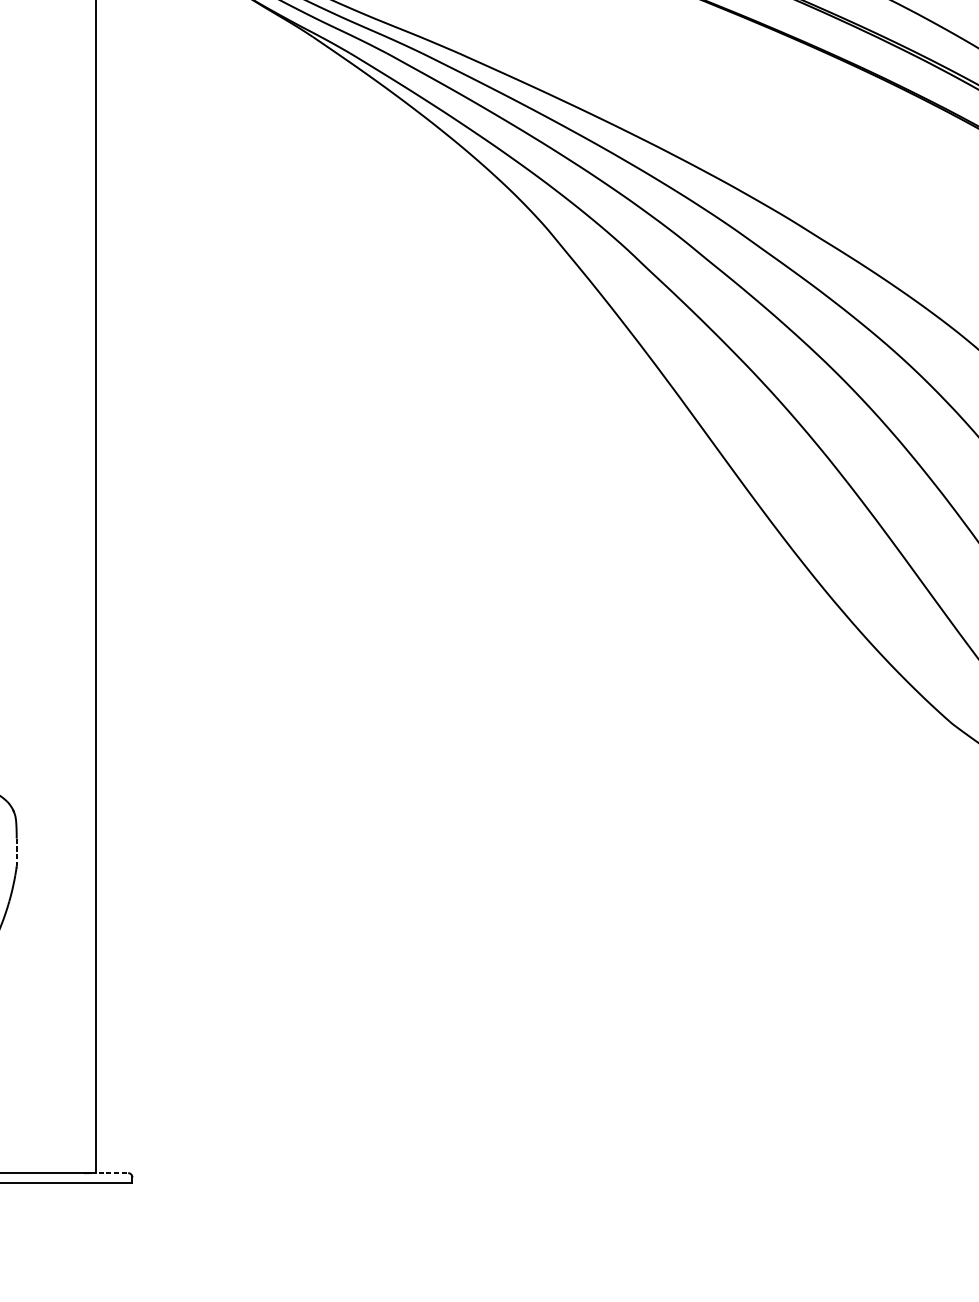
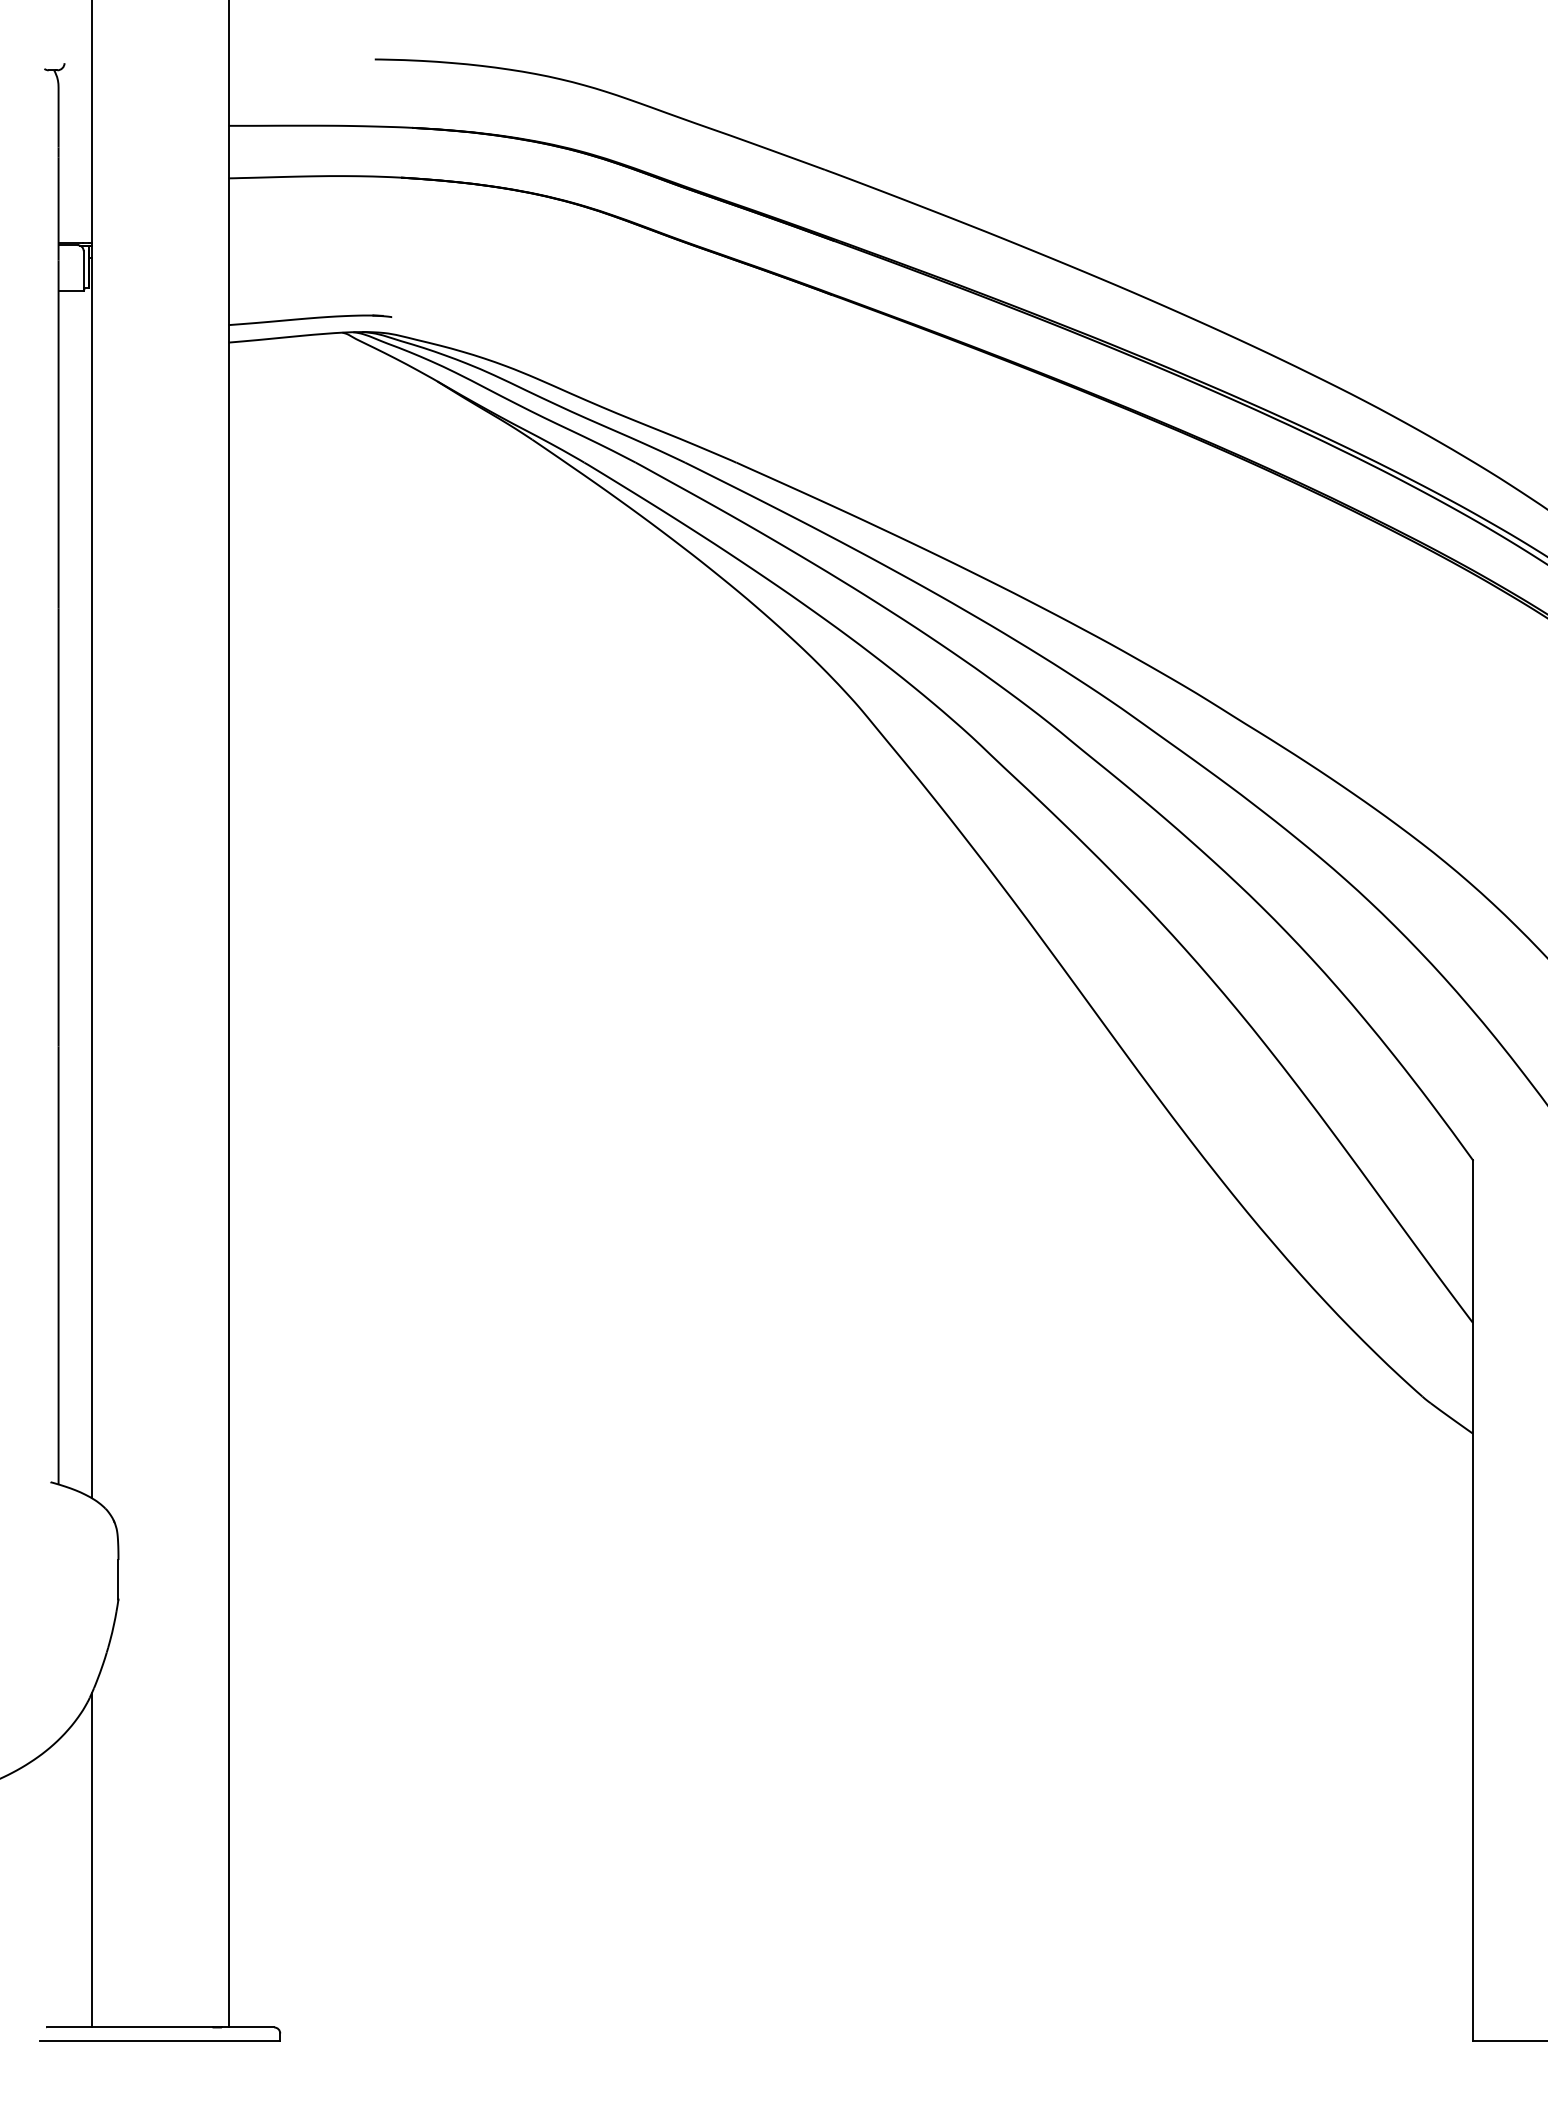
line: (16, 852) -> (118, 1579), dashed -> solid
line: (109, 1173) -> (248, 2027), dashed -> solid

